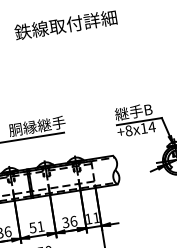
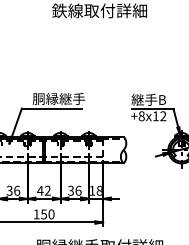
text: (152, 127) -> (163, 116), +8x14 -> +8x12
text: (95, 217) -> (98, 190), 11 -> 18
text: (36, 227) -> (43, 190), 51 -> 42

